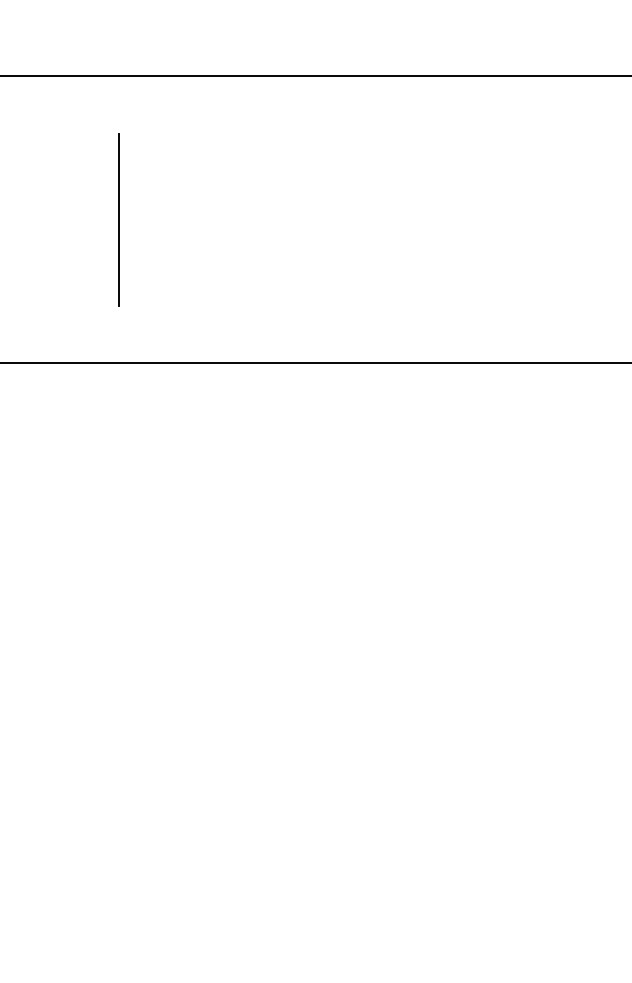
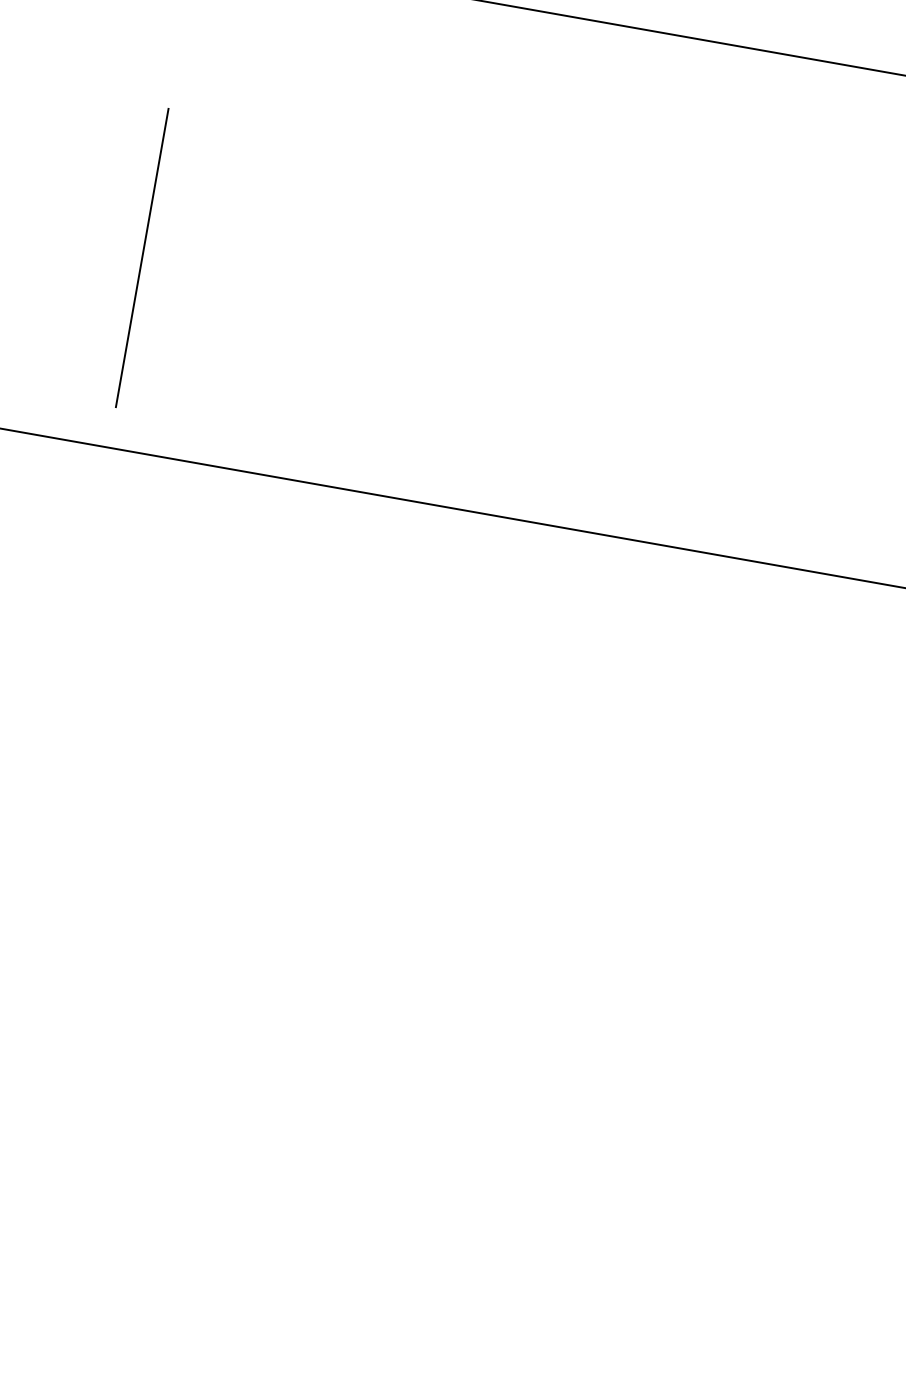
line: (118, 219) -> (140, 257), moved

